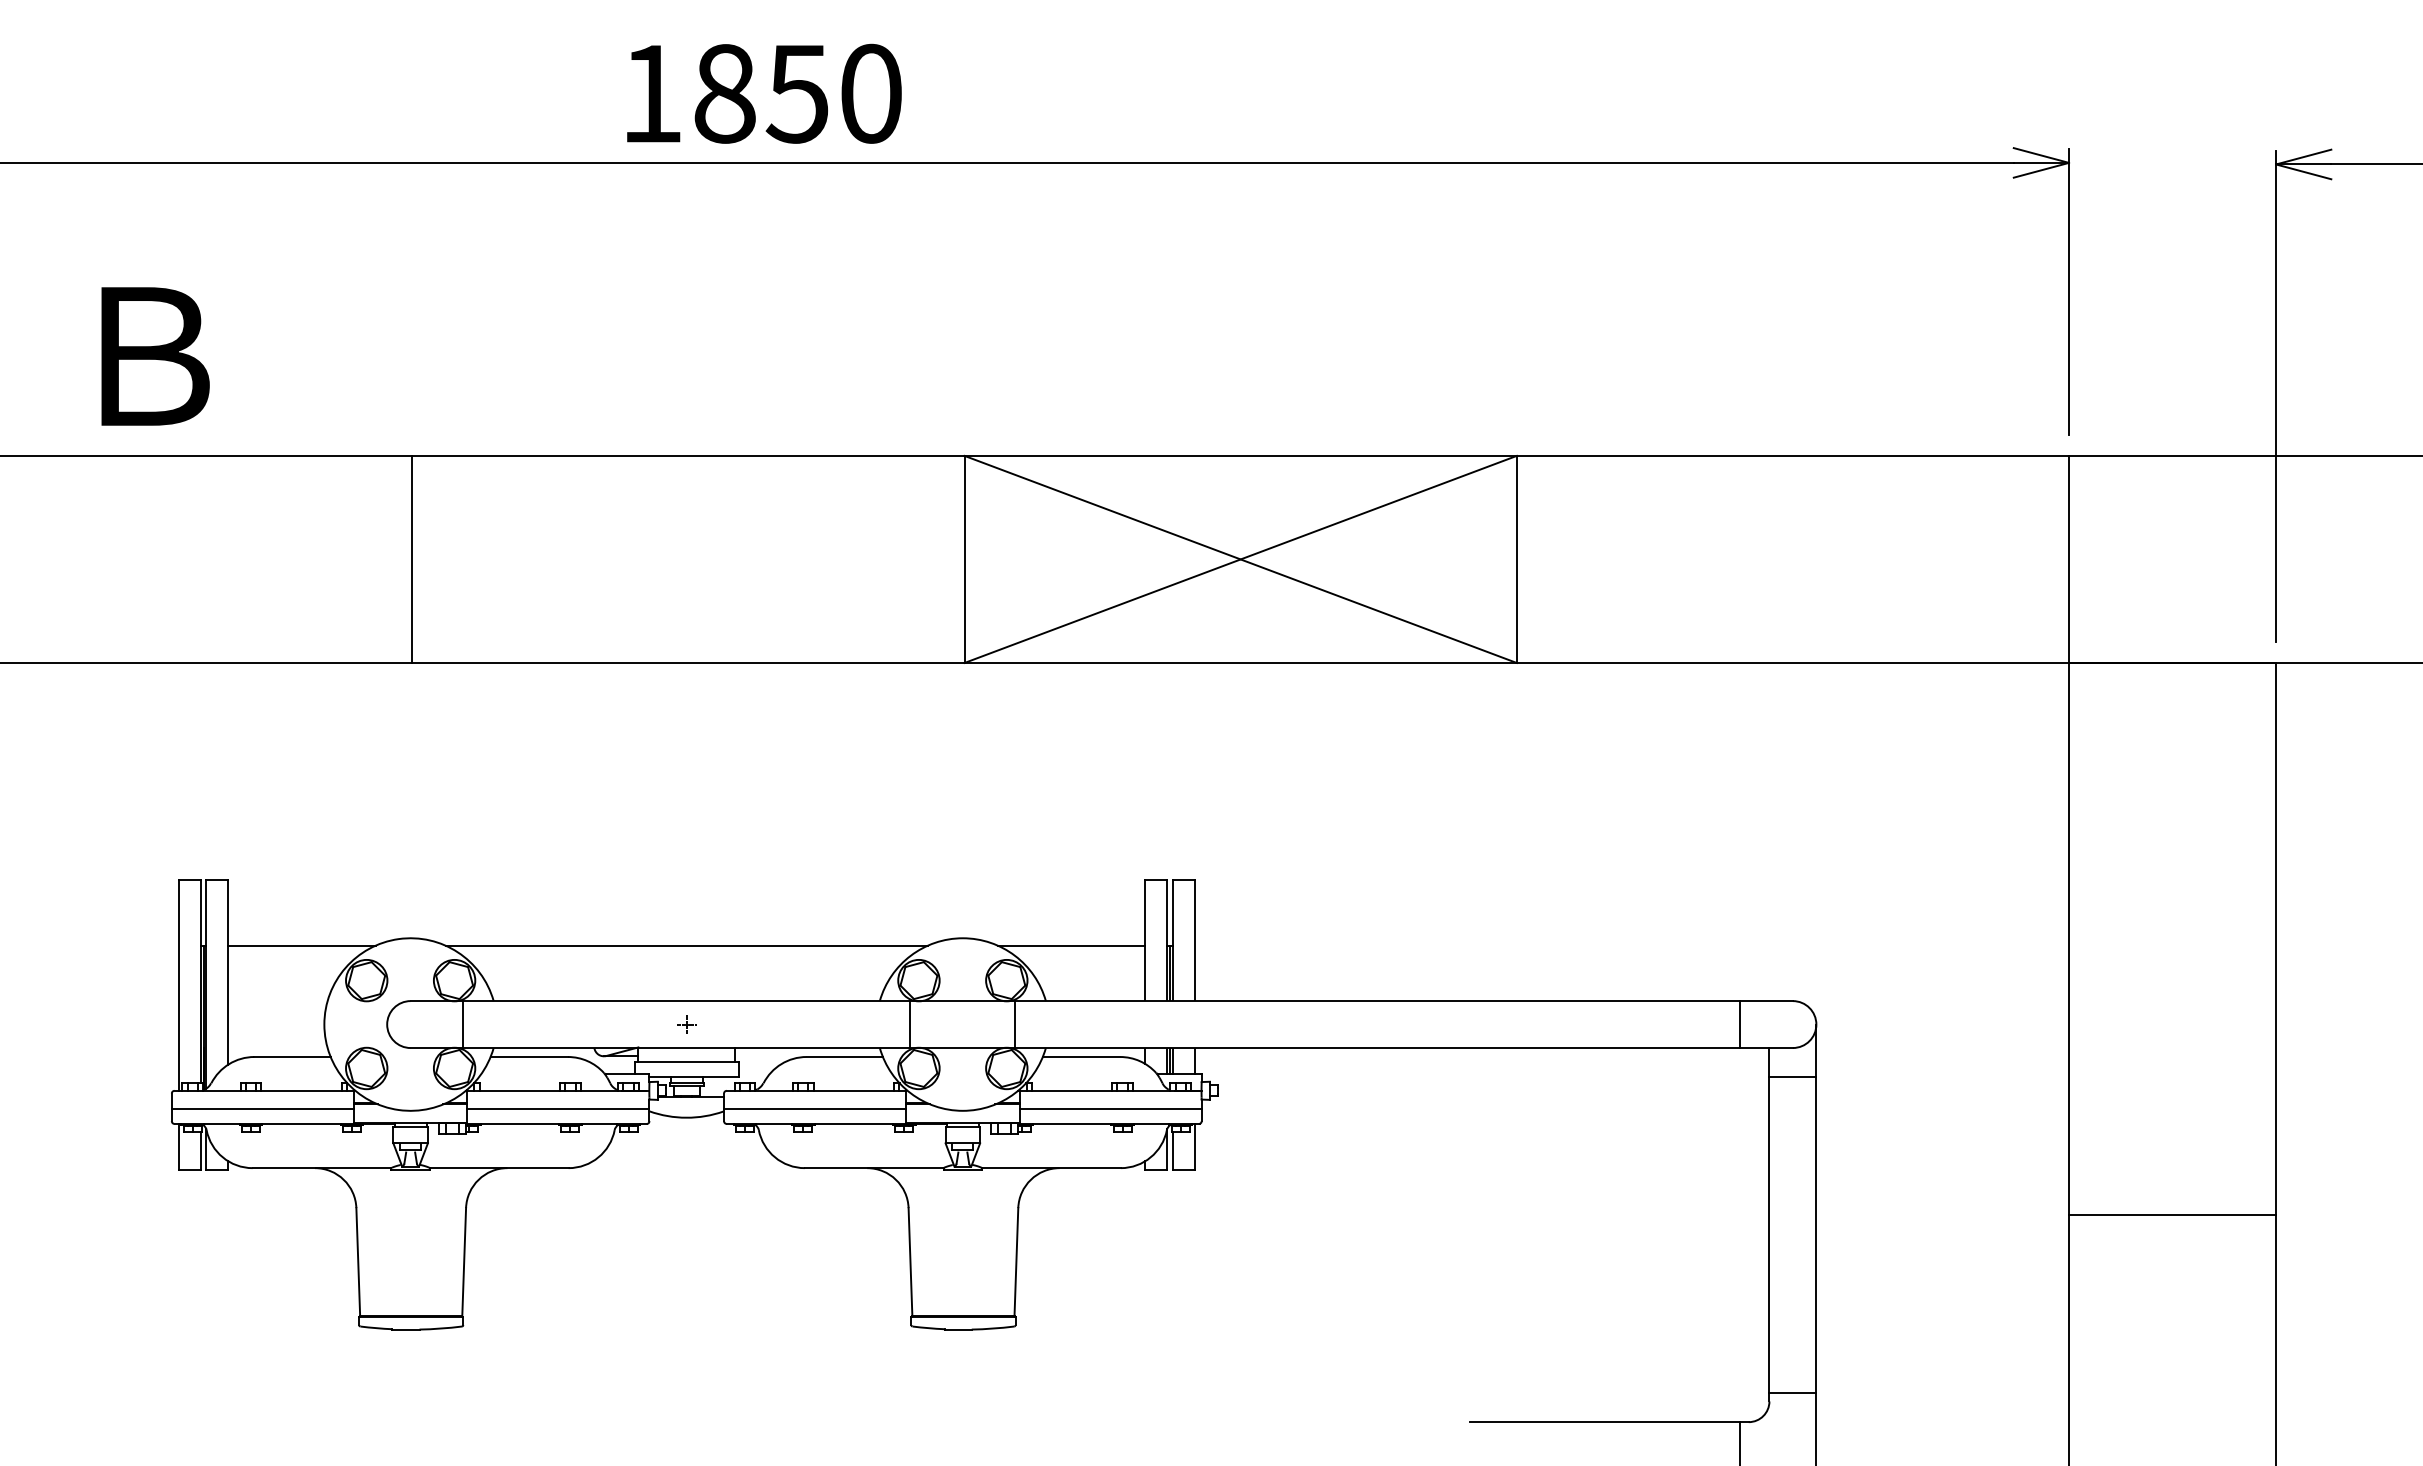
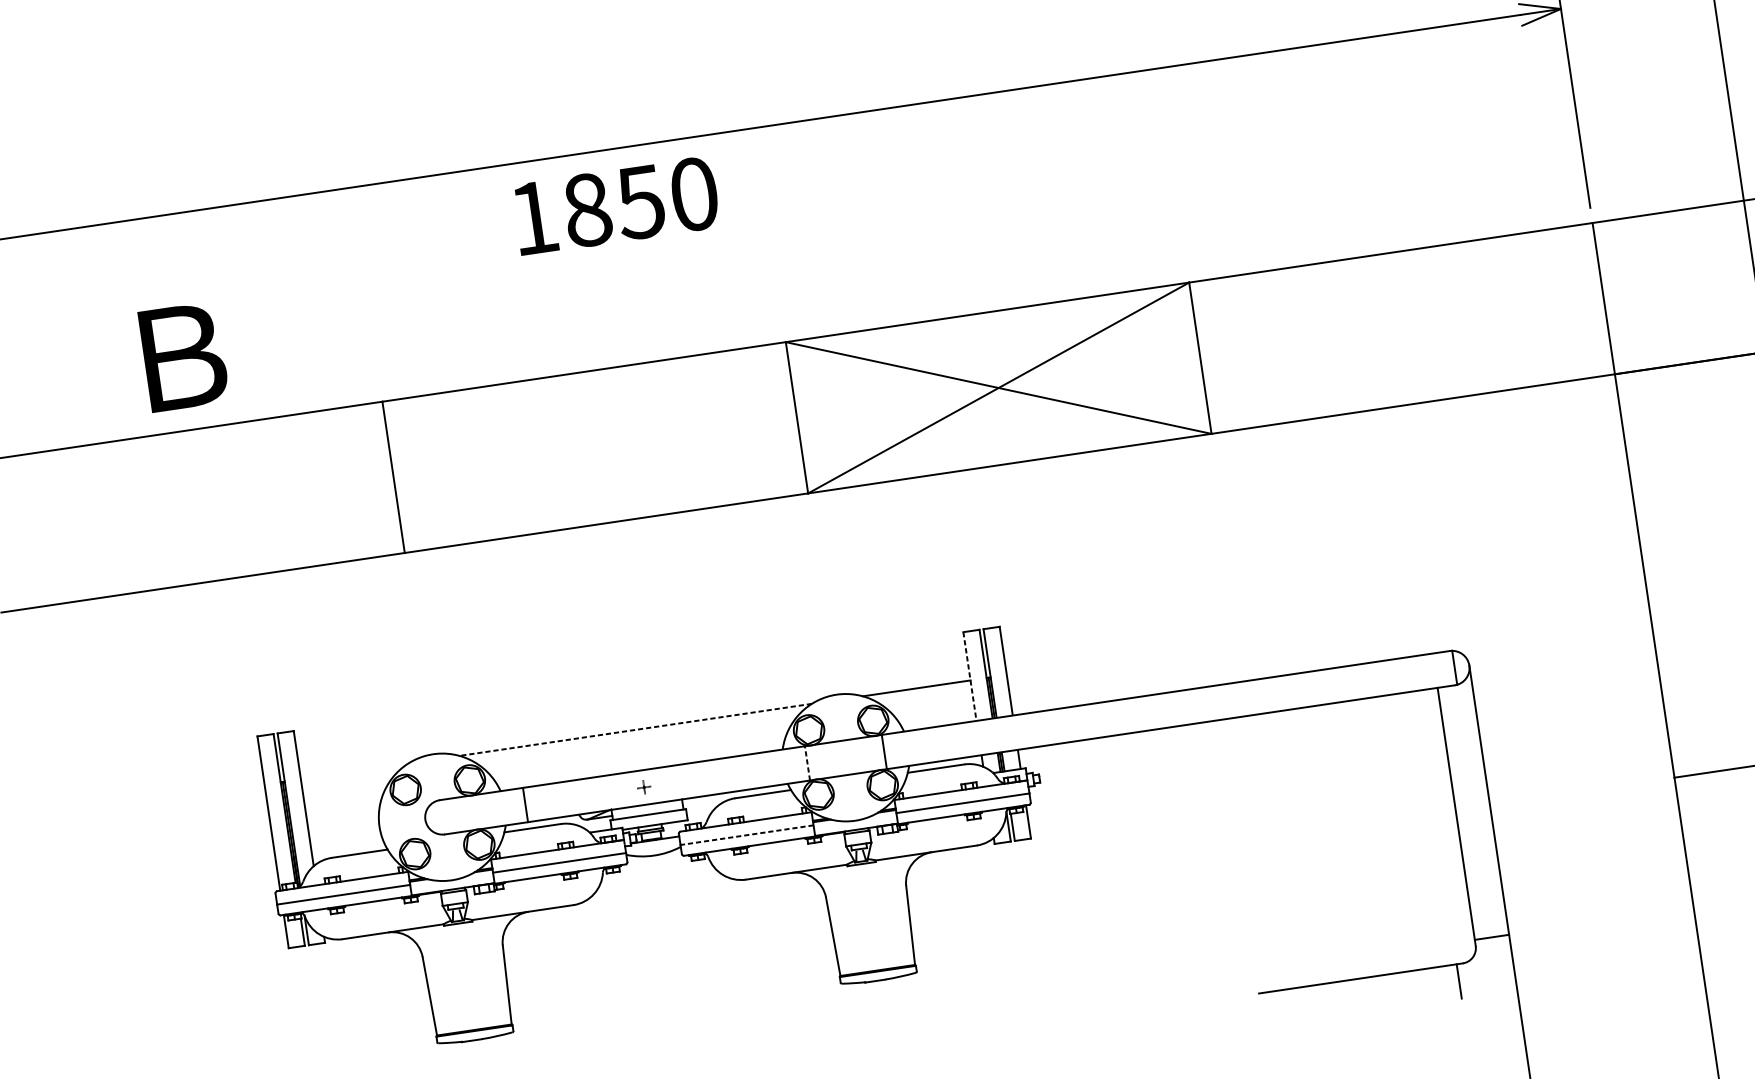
text: (764, 93) -> (616, 205), moved
line: (1145, 940) -> (970, 676), solid -> dashed
line: (301, 945) -> (354, 771), removed
line: (686, 945) -> (635, 729), solid -> dashed
line: (463, 1024) -> (525, 804), moved
line: (910, 1024) -> (807, 763), solid -> dashed
line: (1740, 1024) -> (1454, 667), moved
line: (1792, 1077) -> (1457, 706), removed
line: (814, 1108) -> (746, 835), solid -> dashed

